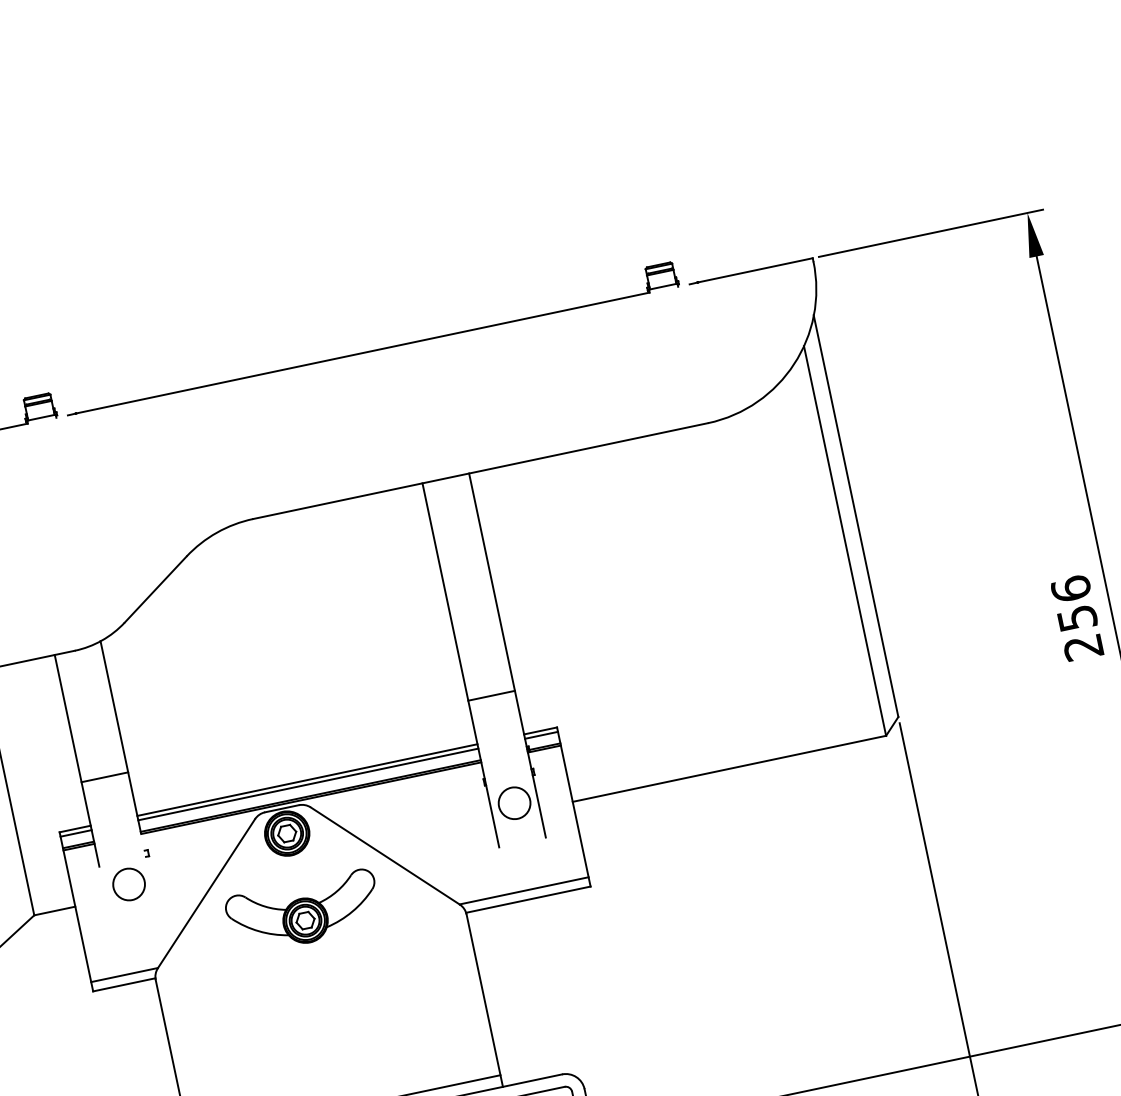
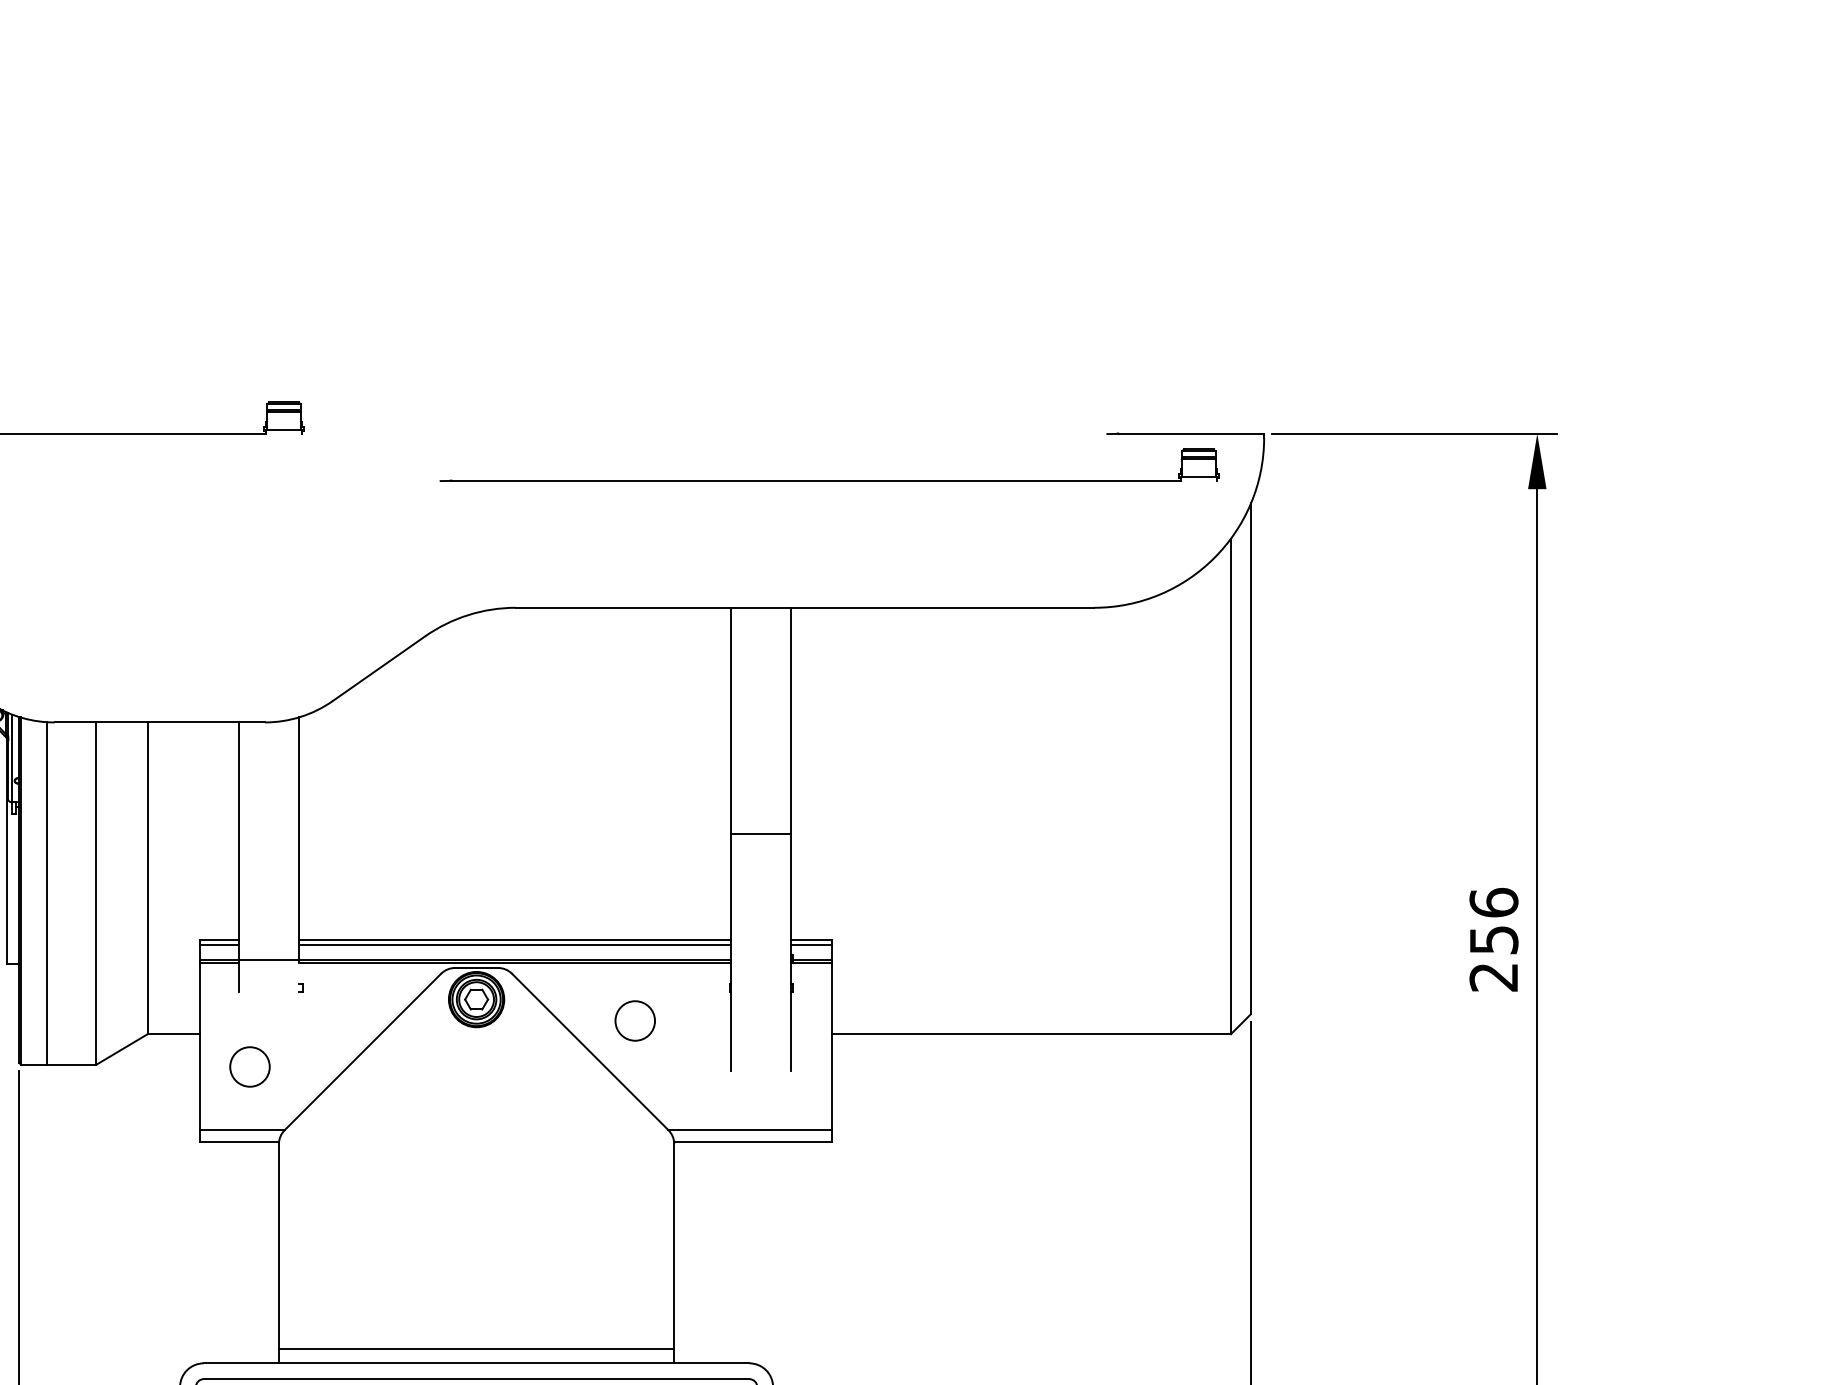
part: (373, 350) -> (829, 480), moved
line: (491, 696) -> (760, 834), moved
line: (104, 777) -> (268, 960), moved
circle: (513, 803) -> (634, 1020), moved
circle: (128, 884) -> (249, 1066), moved
part: (303, 912) -> (476, 1099), removed

